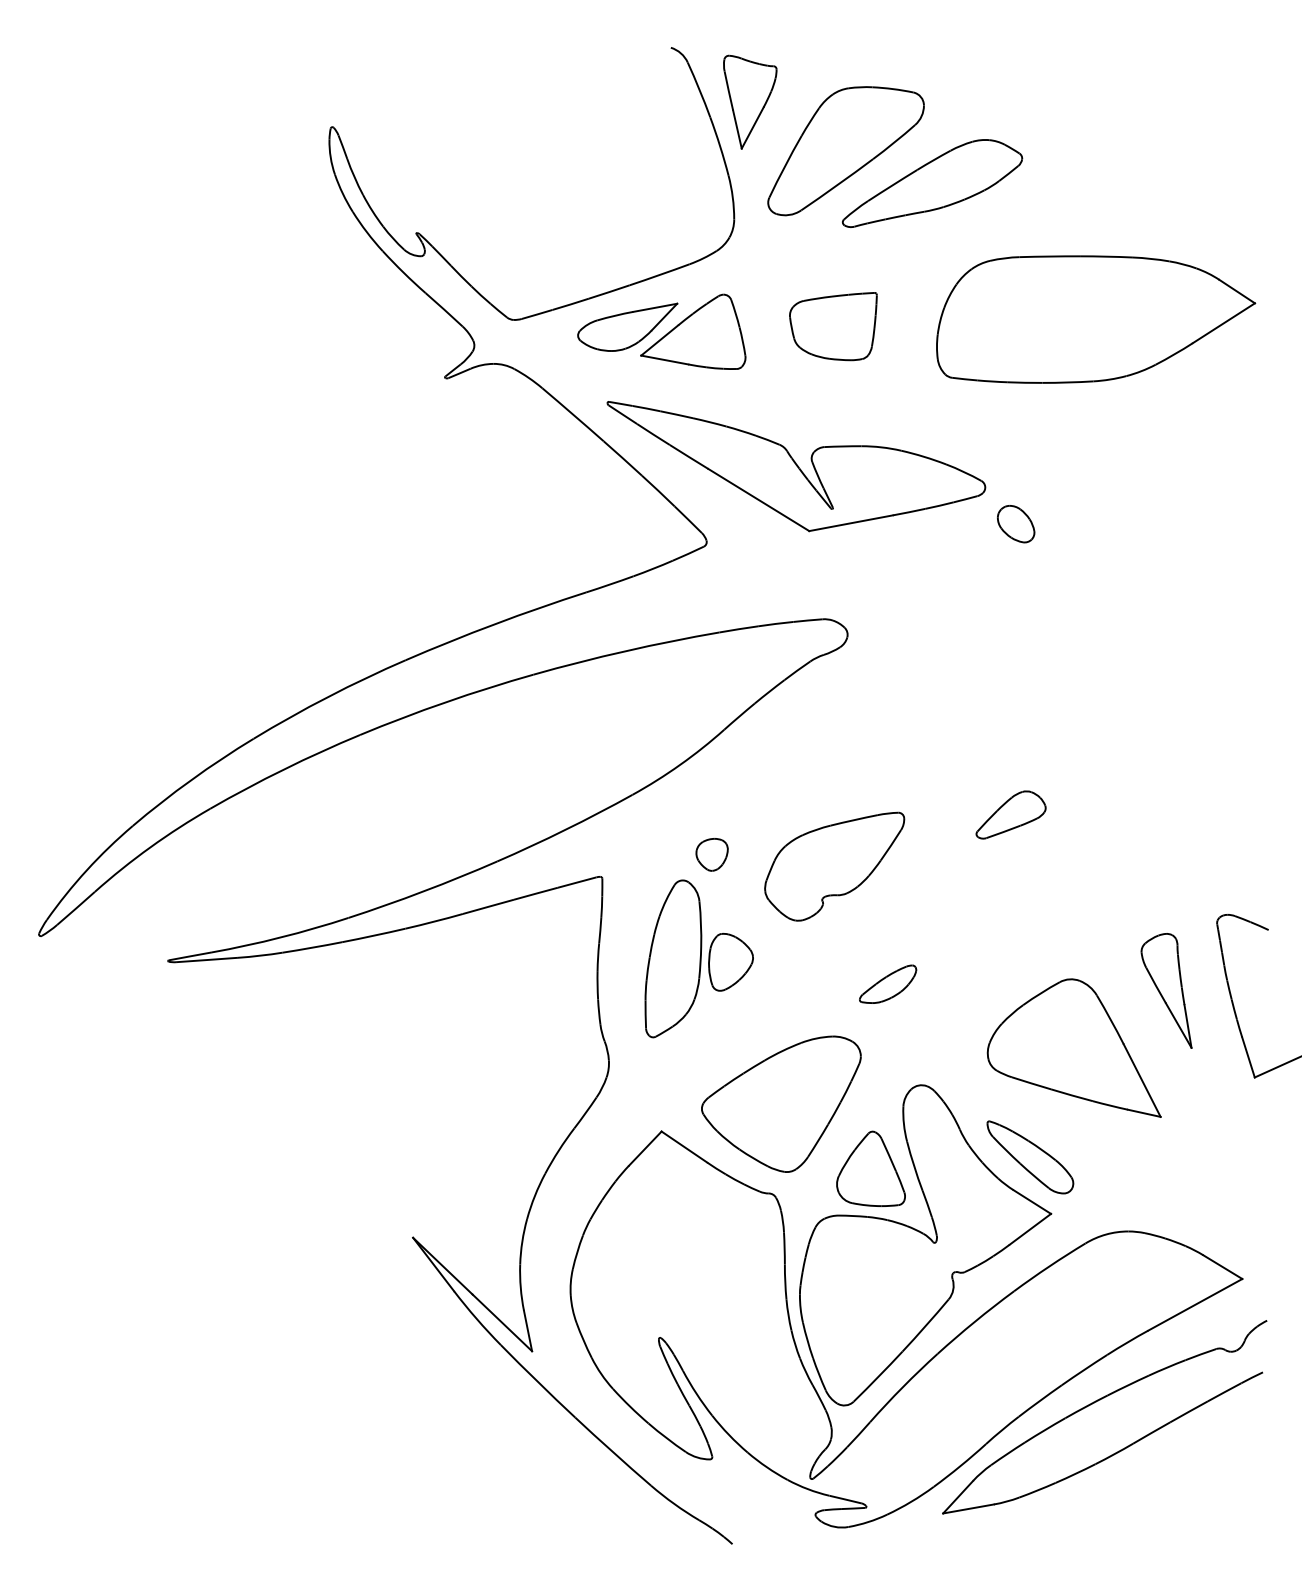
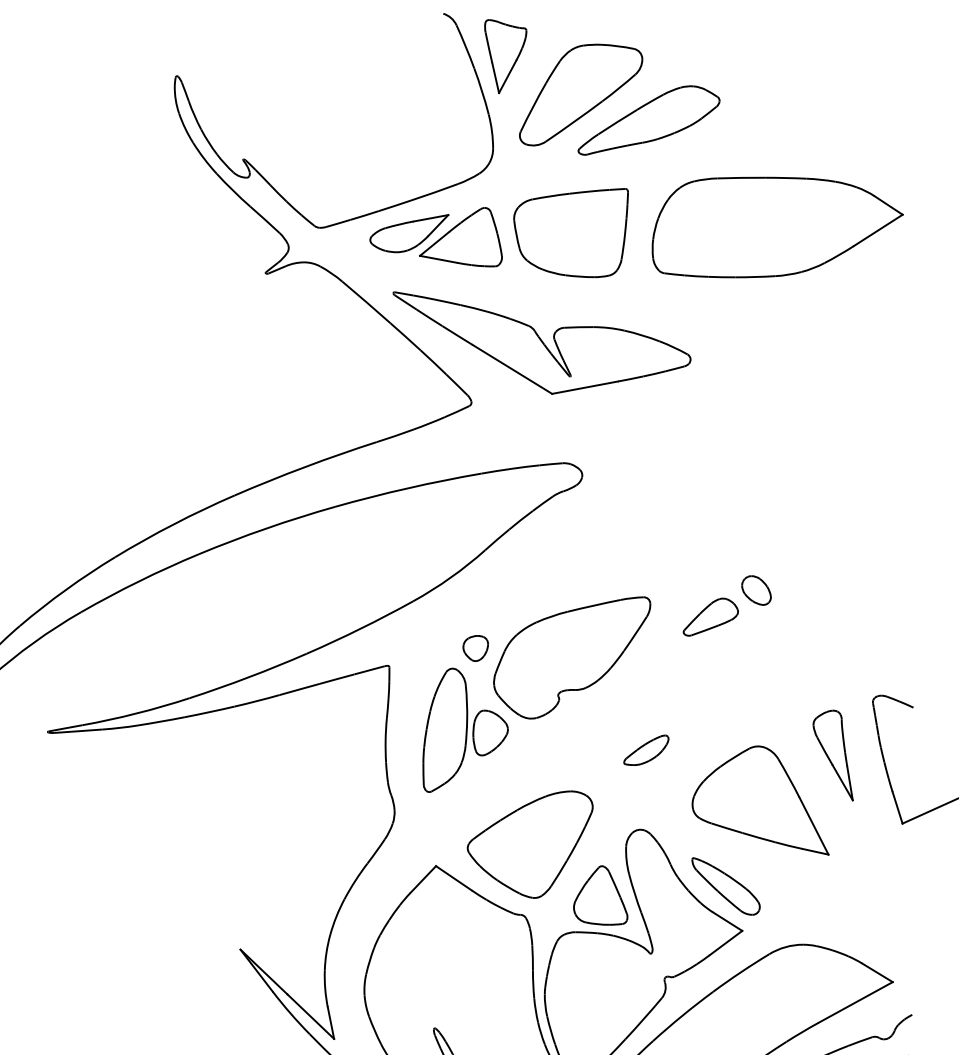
part: (833, 326) -> (571, 232), size x1.67
part: (1016, 524) -> (756, 590), moved
part: (834, 866) -> (572, 657), size x1.43
part: (888, 983) -> (646, 749), moved

